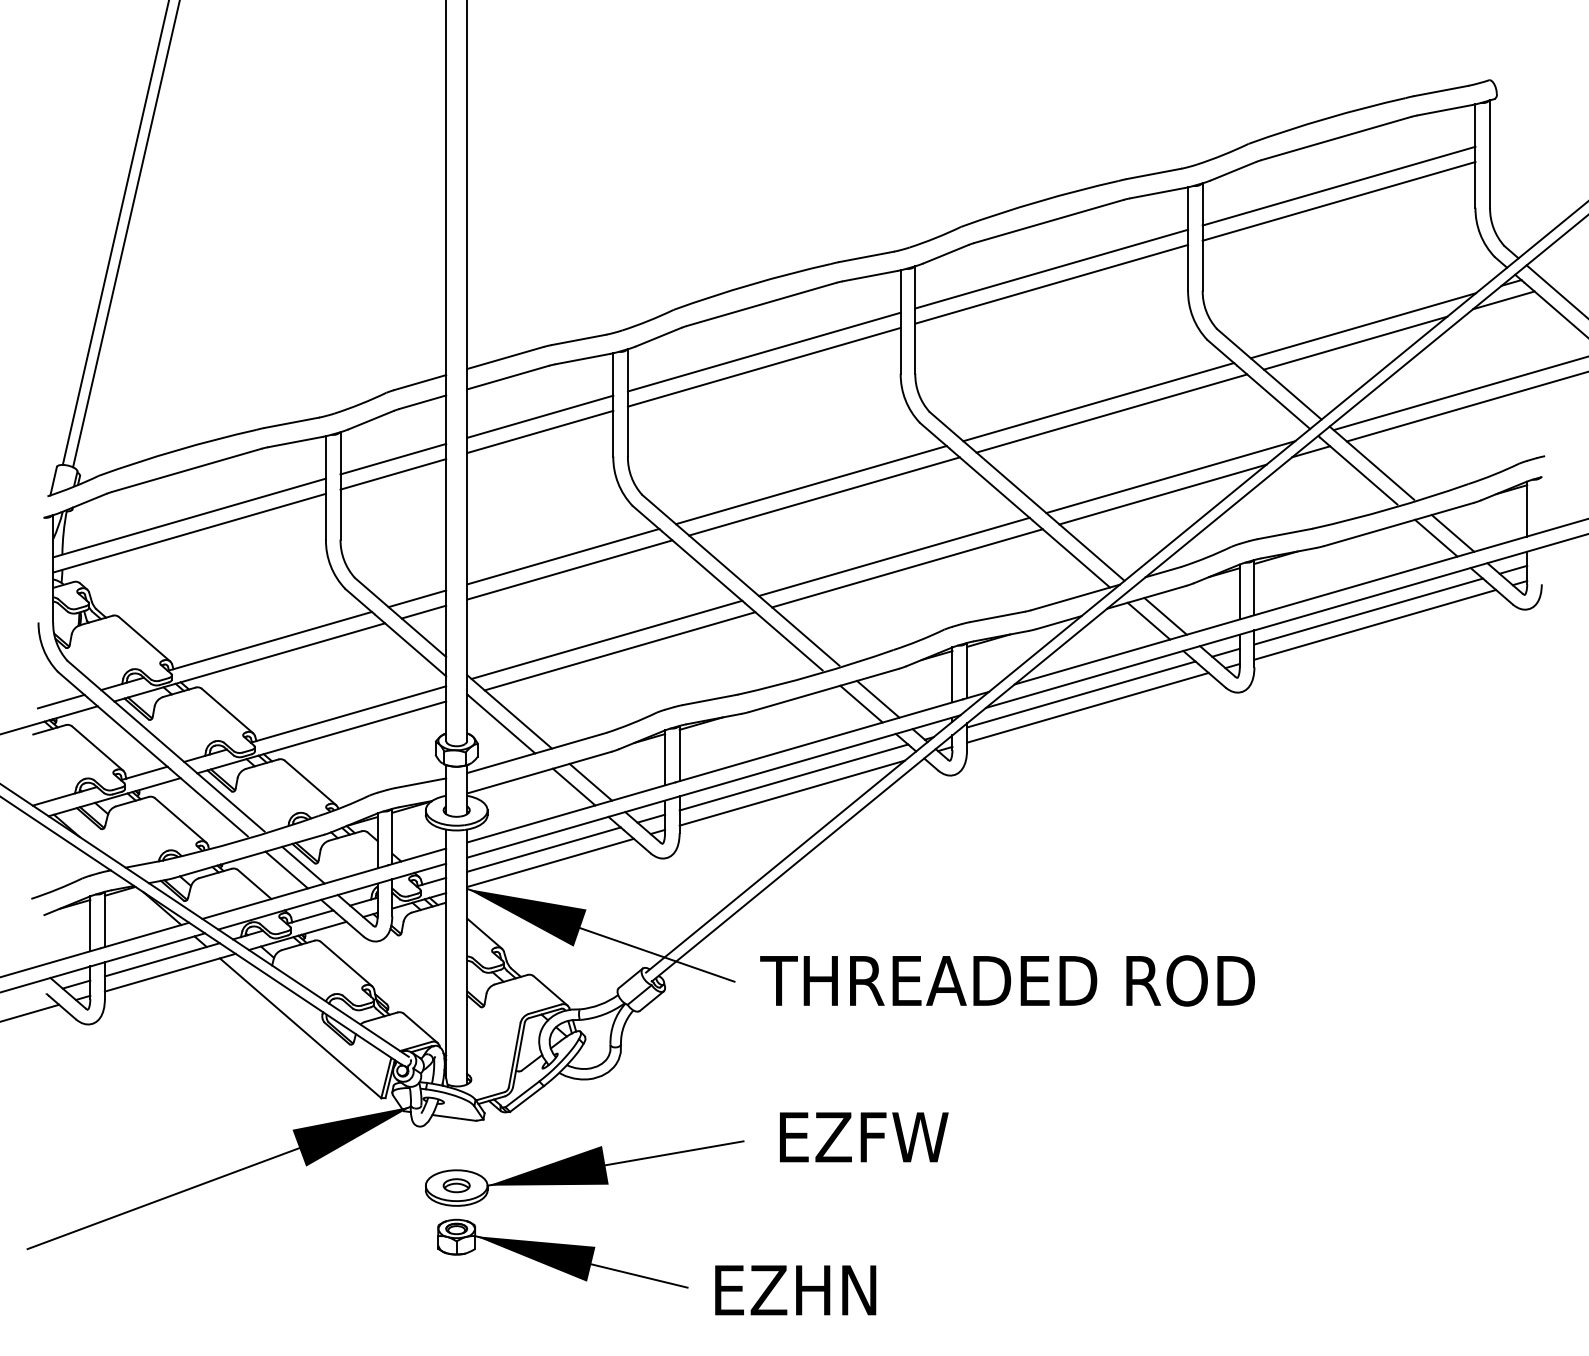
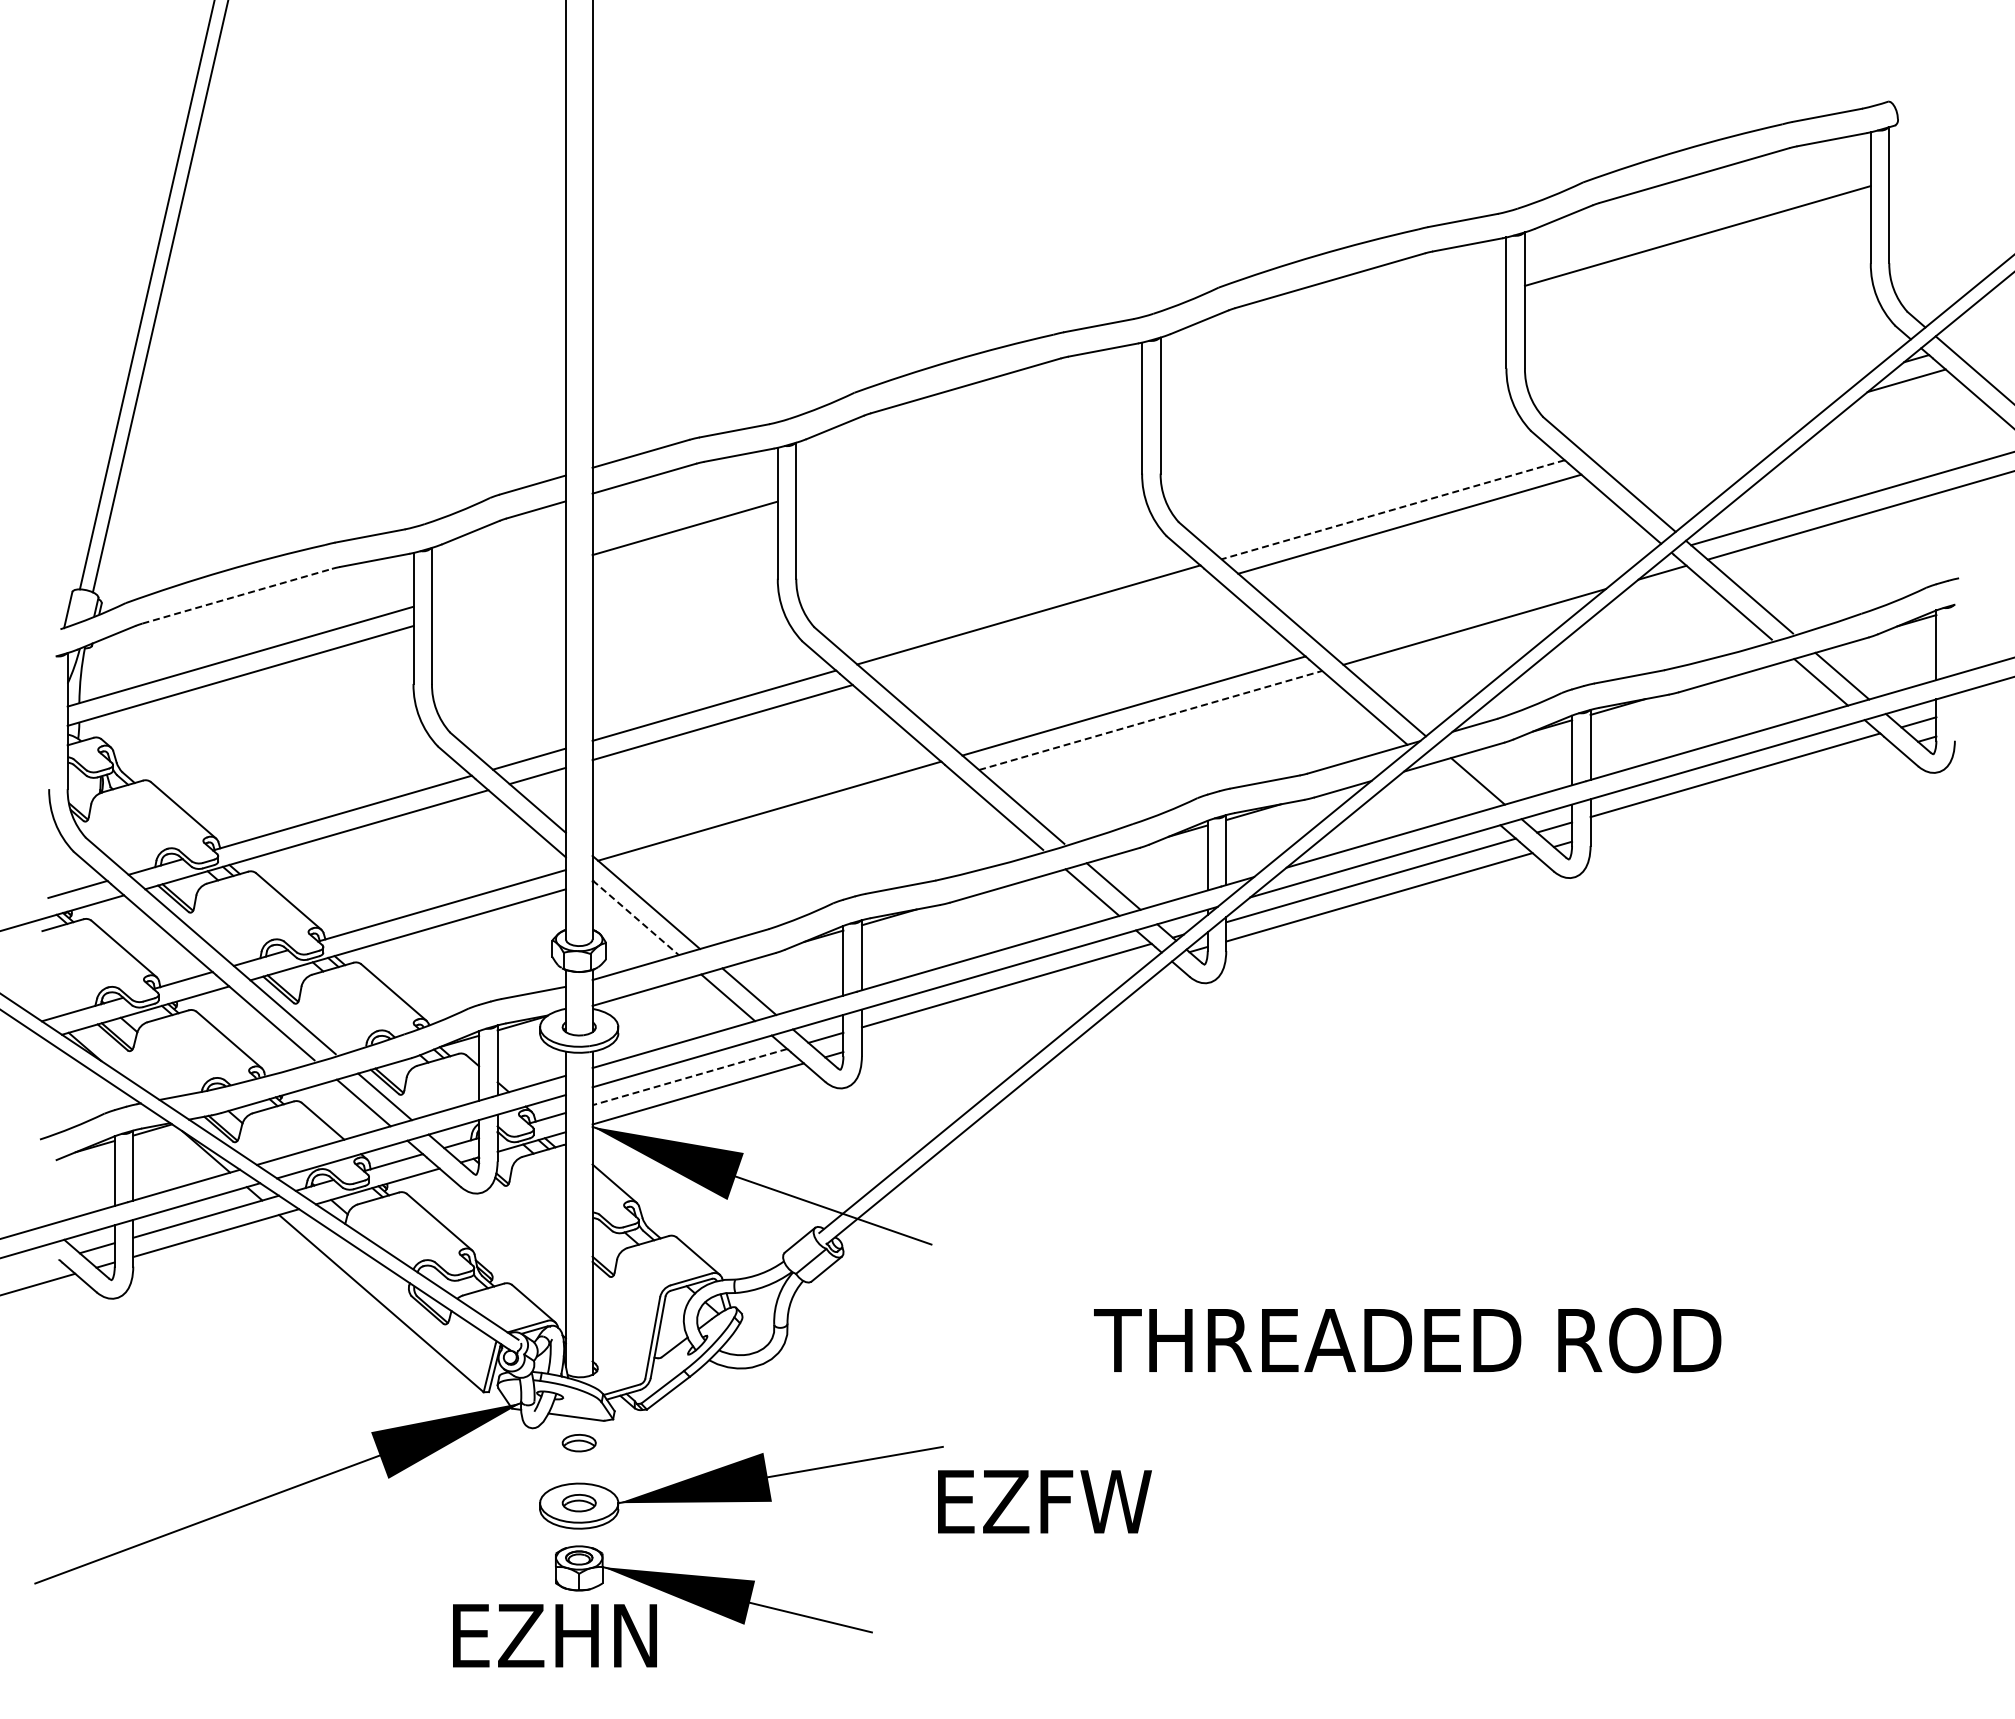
line: (1338, 201) -> (1697, 255), removed
line: (1051, 269) -> (1333, 341), removed
line: (1051, 284) -> (1333, 360), removed
line: (1363, 325) -> (1728, 412), removed
line: (1355, 342) -> (1718, 434), removed
line: (764, 352) -> (969, 446), removed
line: (764, 367) -> (969, 465), removed
line: (1098, 401) -> (1393, 509), solid -> dashed
line: (539, 431) -> (684, 547), removed
line: (393, 458) -> (498, 581), removed
line: (187, 470) -> (237, 596), solid -> dashed
line: (393, 474) -> (498, 601), removed
line: (1170, 476) -> (1484, 604), removed
line: (824, 495) -> (1045, 628), removed
line: (907, 568) -> (1150, 720), solid -> dashed
line: (1148, 621) -> (1456, 787), removed
line: (1375, 624) -> (1743, 791), removed
line: (619, 651) -> (785, 825), removed
line: (501, 724) -> (636, 918), solid -> dashed
line: (792, 793) -> (1004, 1005), removed
line: (543, 849) -> (689, 1077), solid -> dashed
text: (1007, 980) -> (1407, 1340), moved
text: (863, 1137) -> (1044, 1501), moved
part: (456, 1138) -> (578, 1443), added
text: (795, 1290) -> (554, 1635), moved

